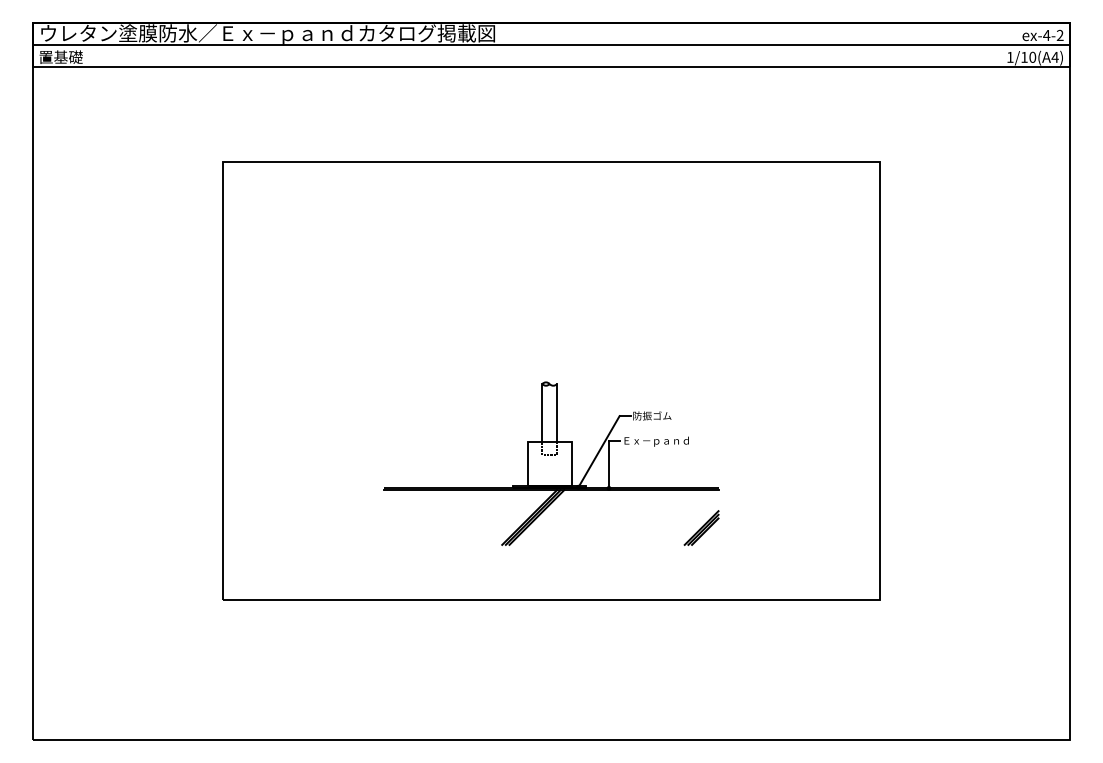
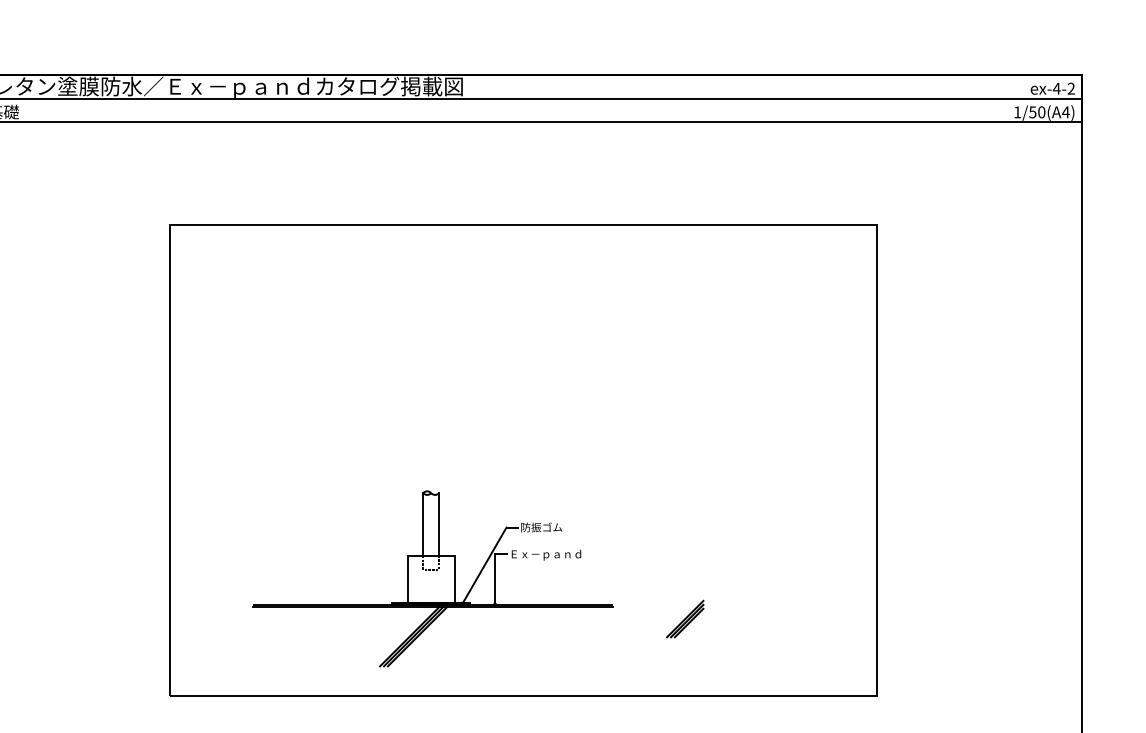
text: (1024, 57) -> (1032, 112), 1/10(A4) -> 1/50(A4)
part: (551, 463) -> (433, 578), moved

